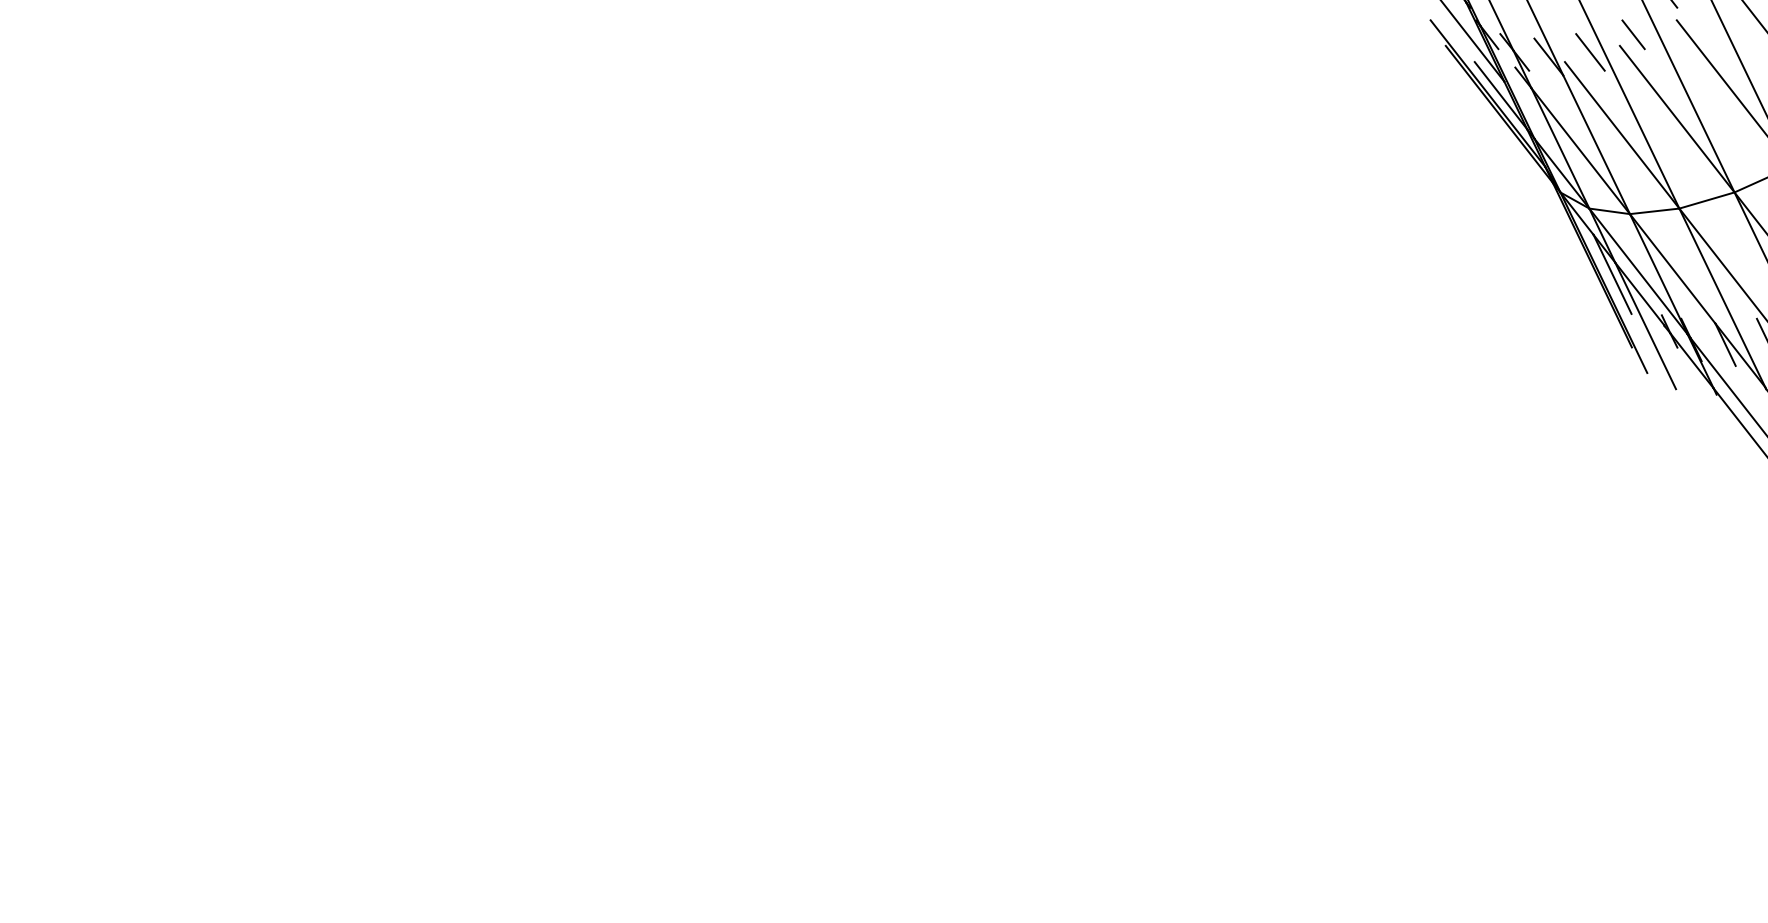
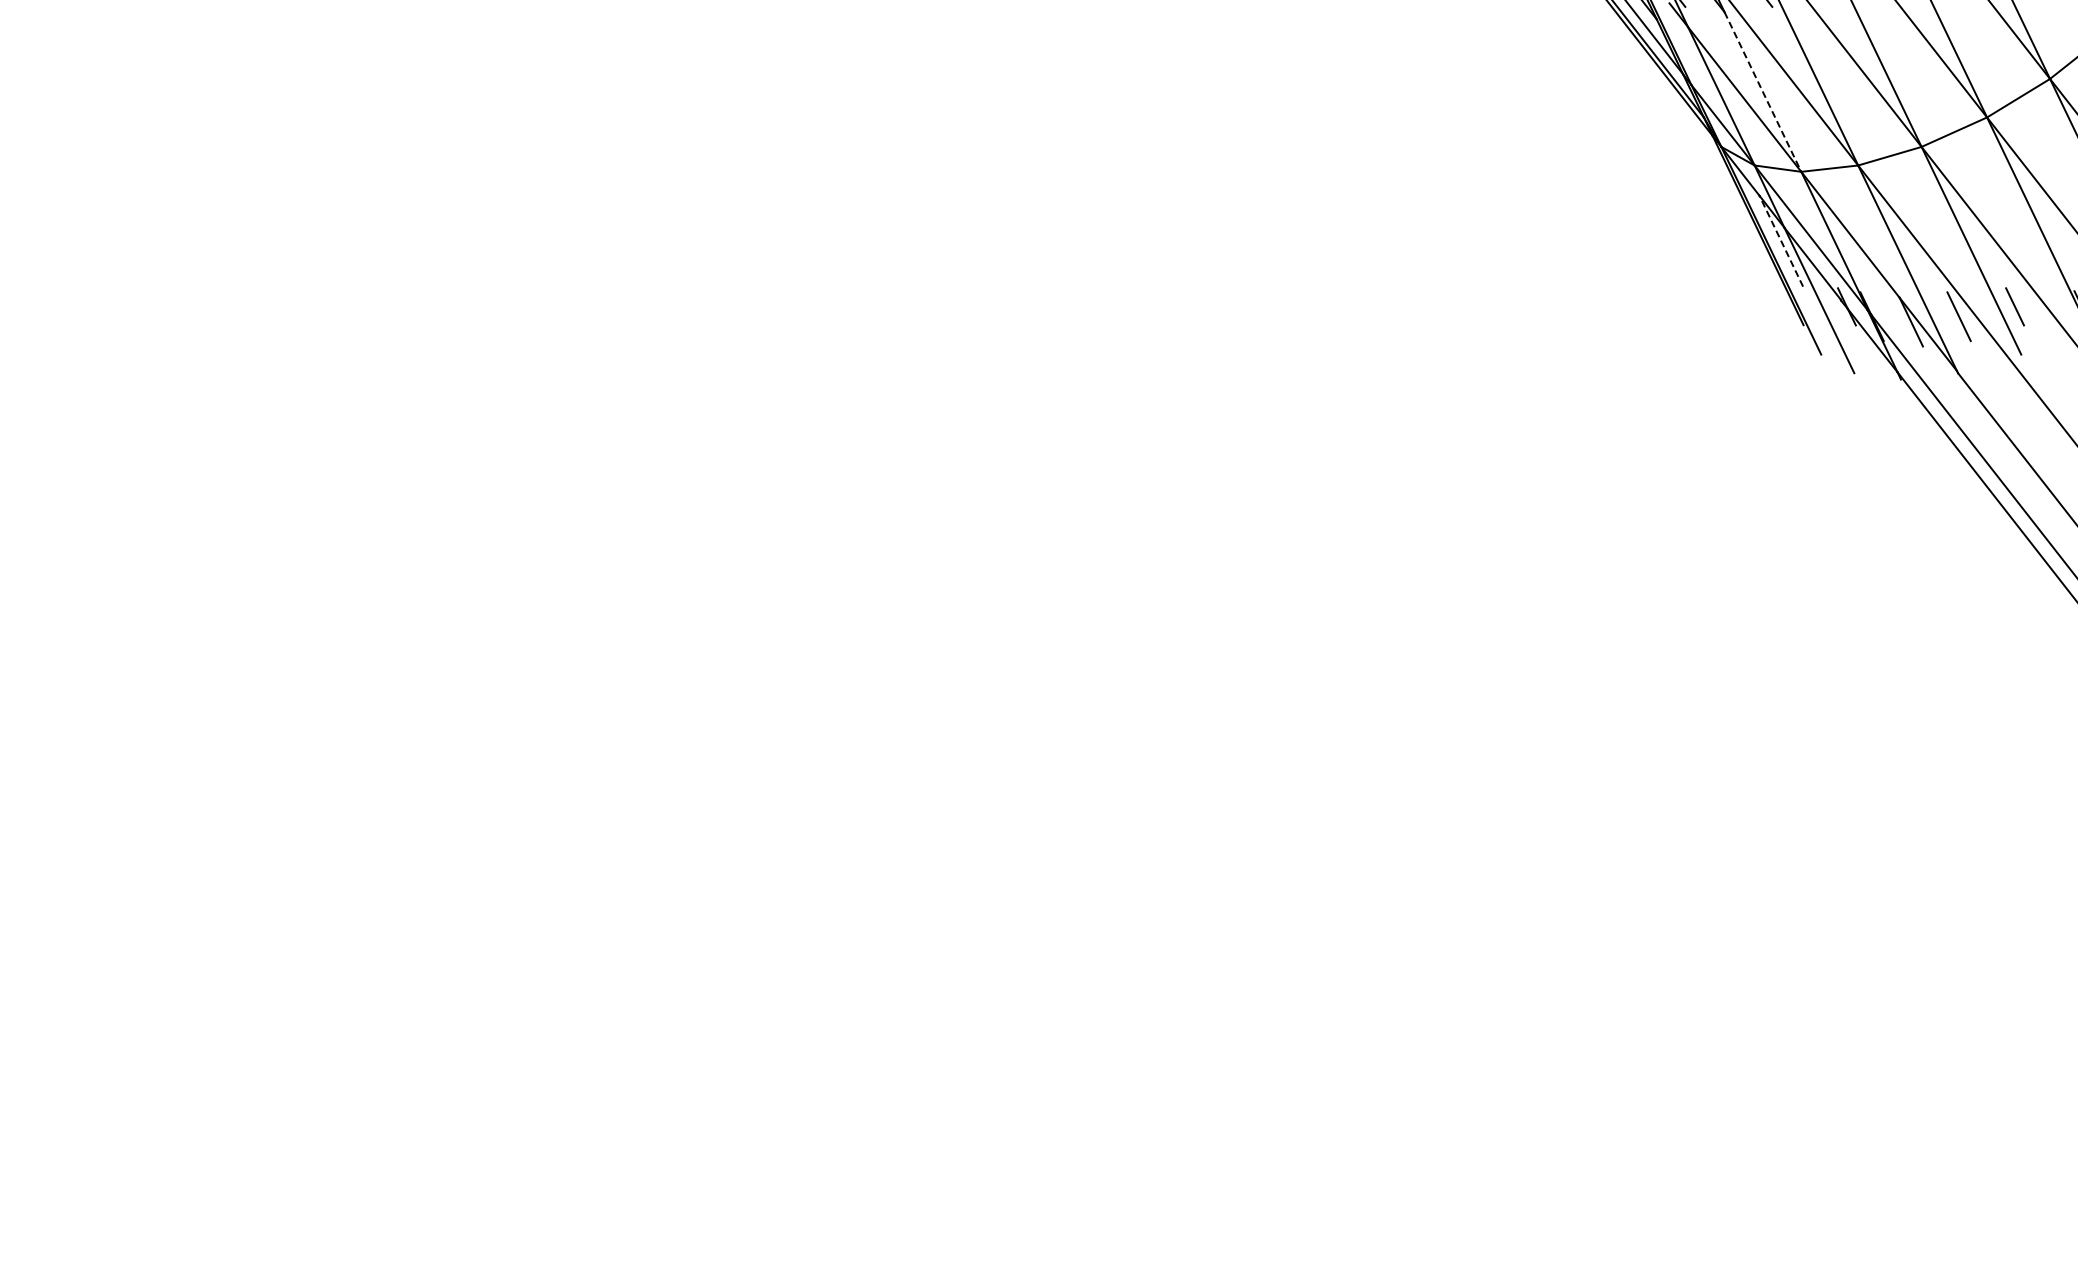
line: (1596, 144) -> (1762, 91), solid -> dashed
line: (1612, 274) -> (1781, 241), solid -> dashed

